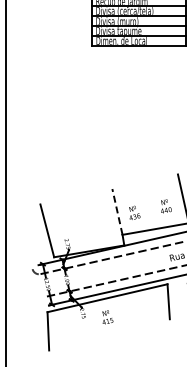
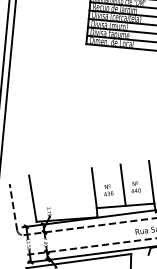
line: (150, 205) -> (123, 185), added
line: (117, 211) -> (94, 187), dashed -> solid
line: (25, 242) -> (13, 206), added

